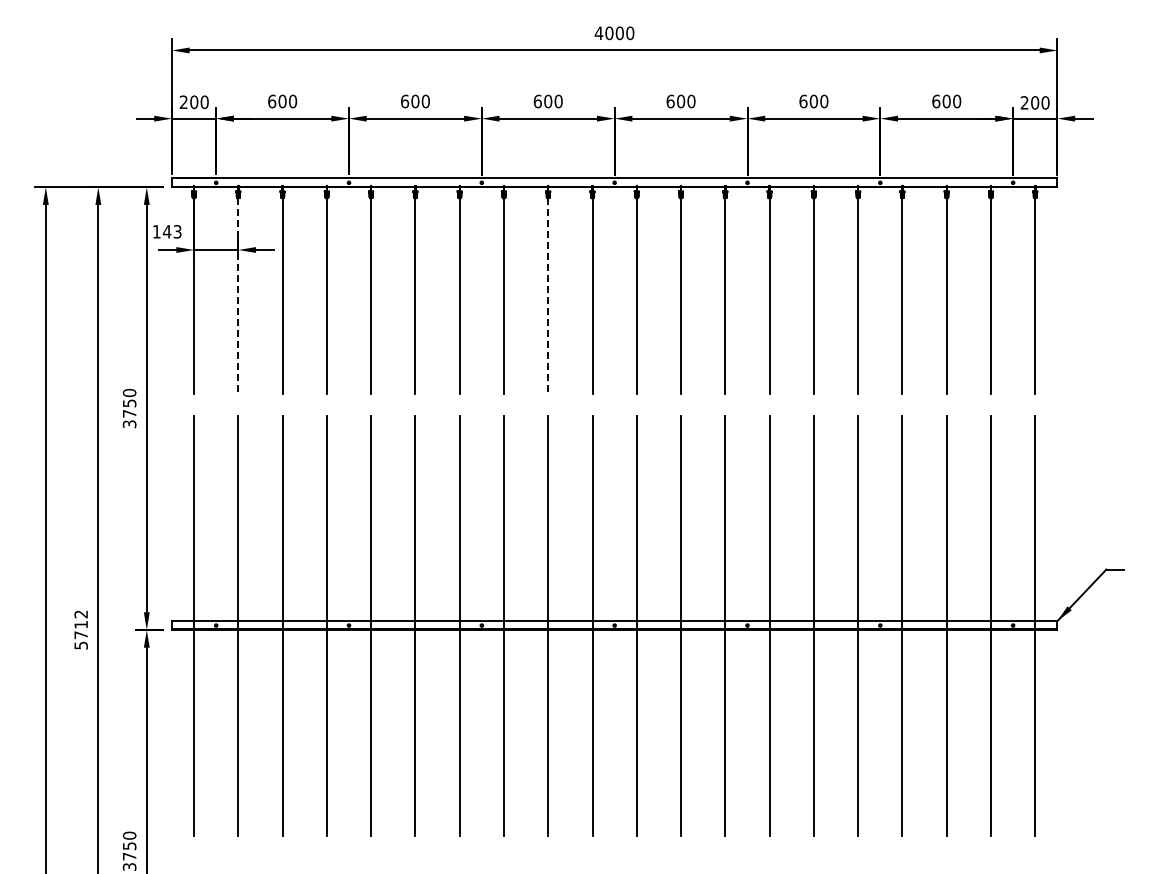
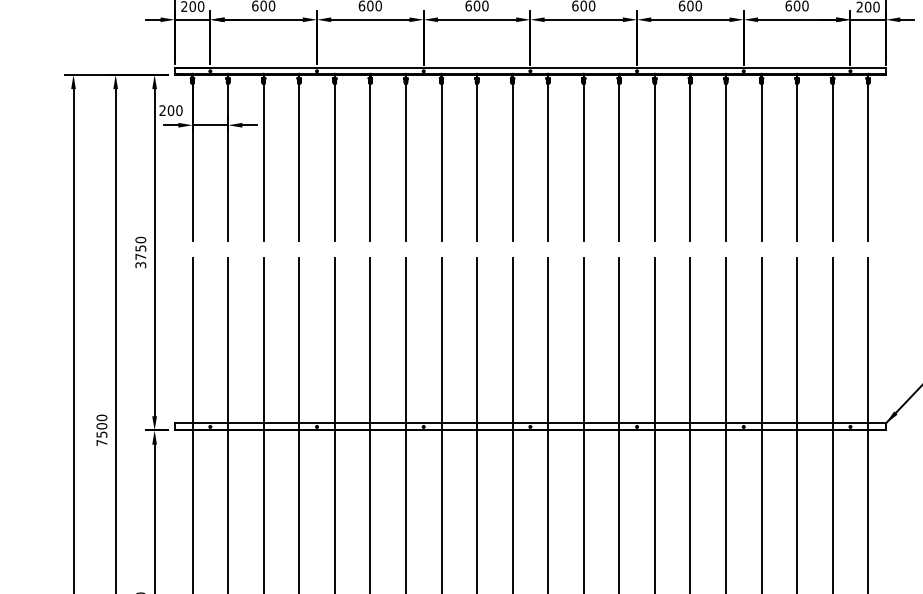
text: (166, 231) -> (170, 110), 143 -> 200
line: (238, 295) -> (228, 161), dashed -> solid
line: (548, 295) -> (477, 161), dashed -> solid
text: (80, 629) -> (101, 430), 5712 -> 7500

